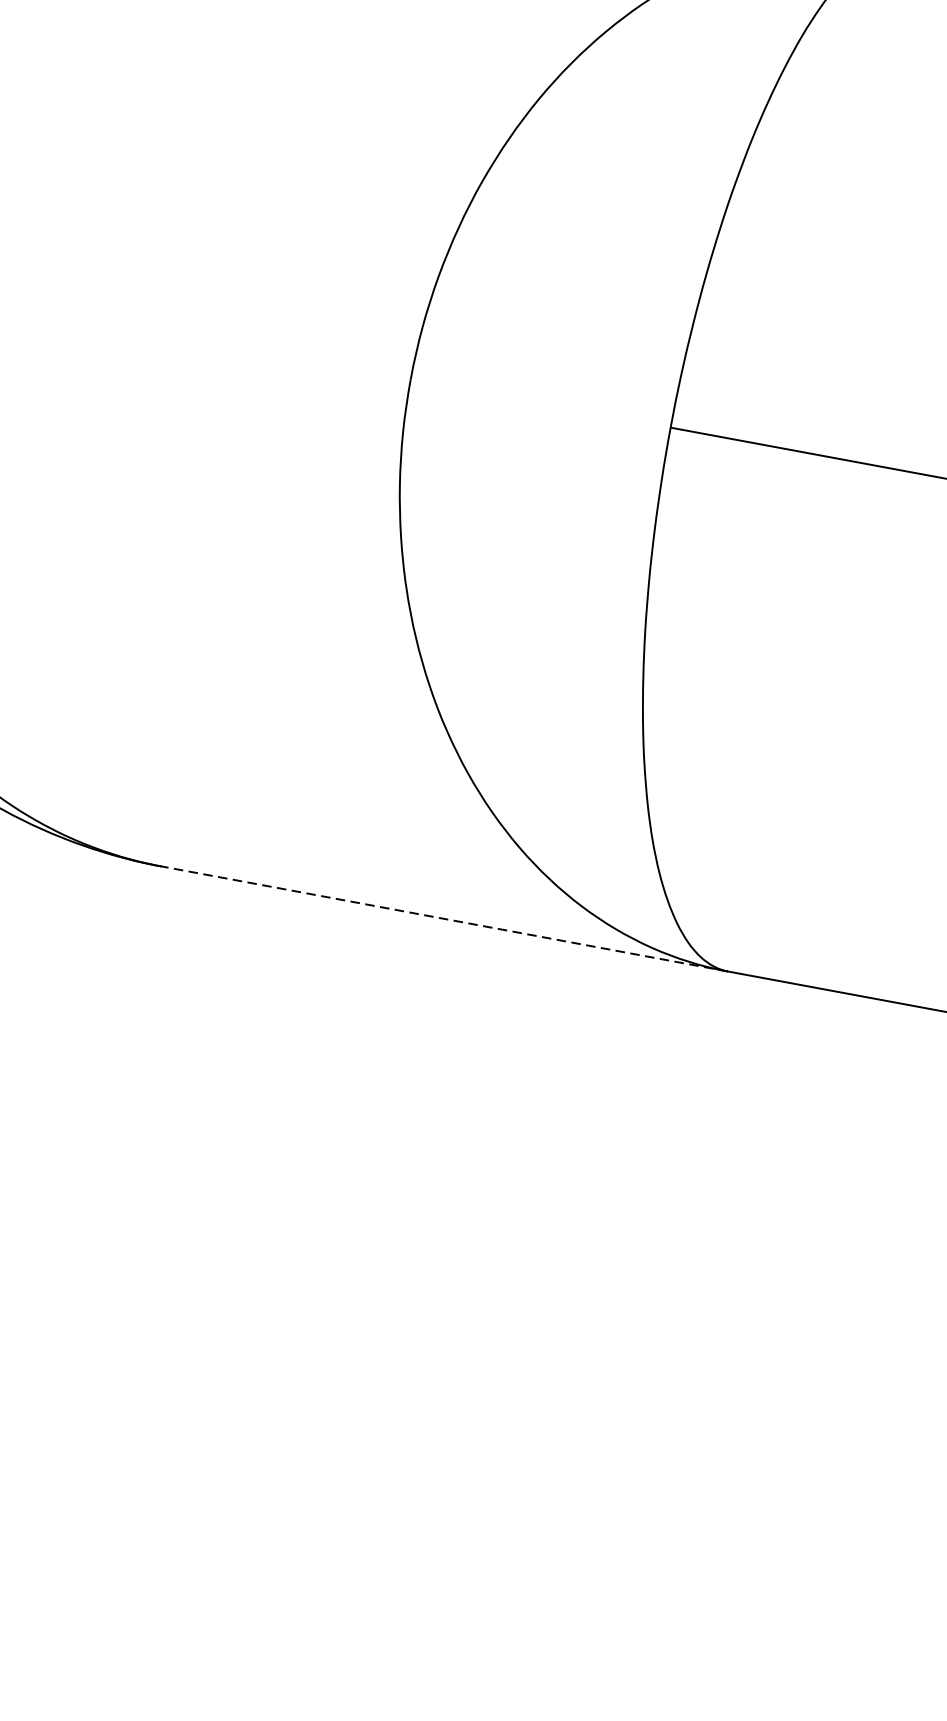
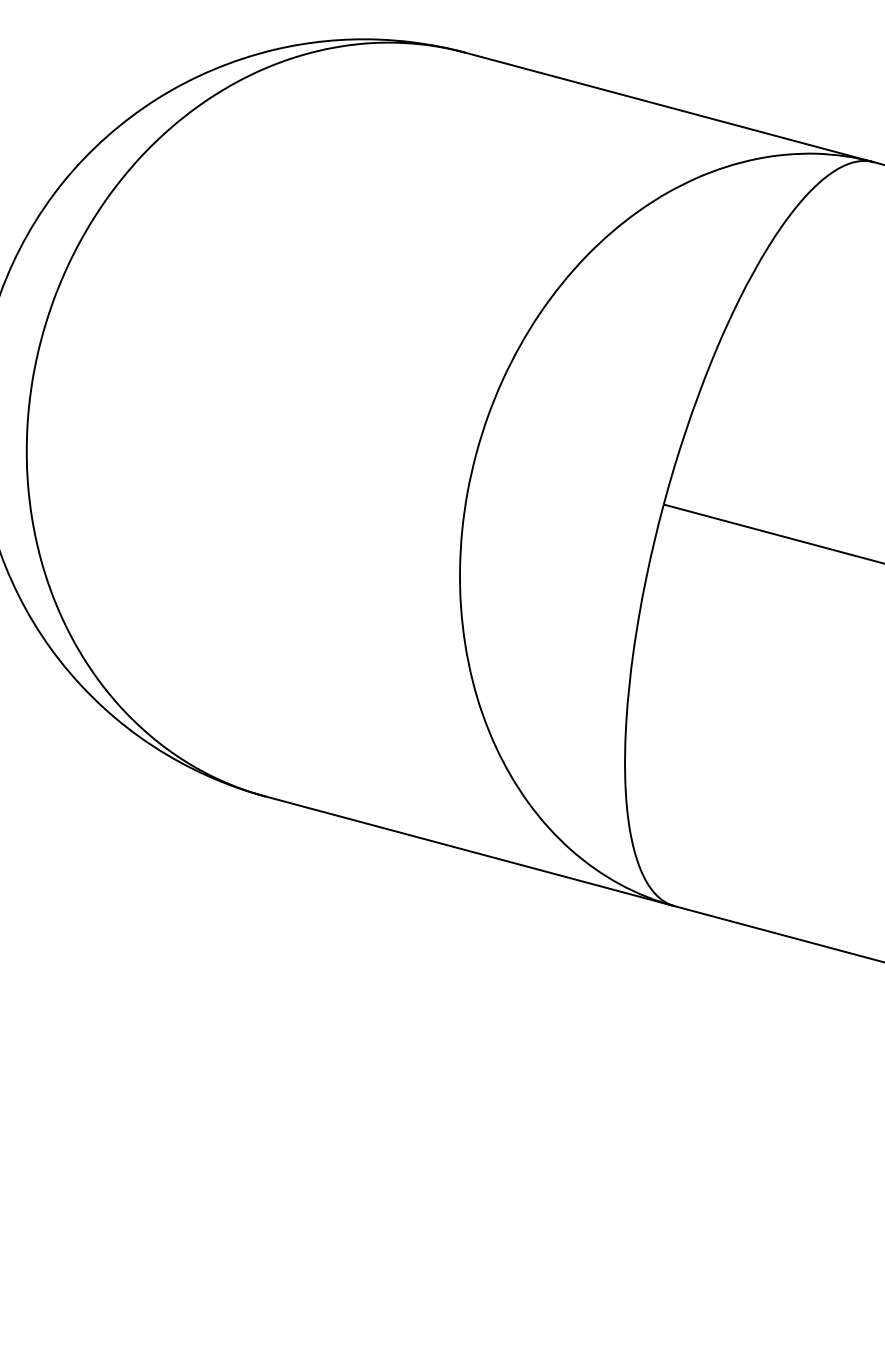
line: (444, 919) -> (469, 851), dashed -> solid

